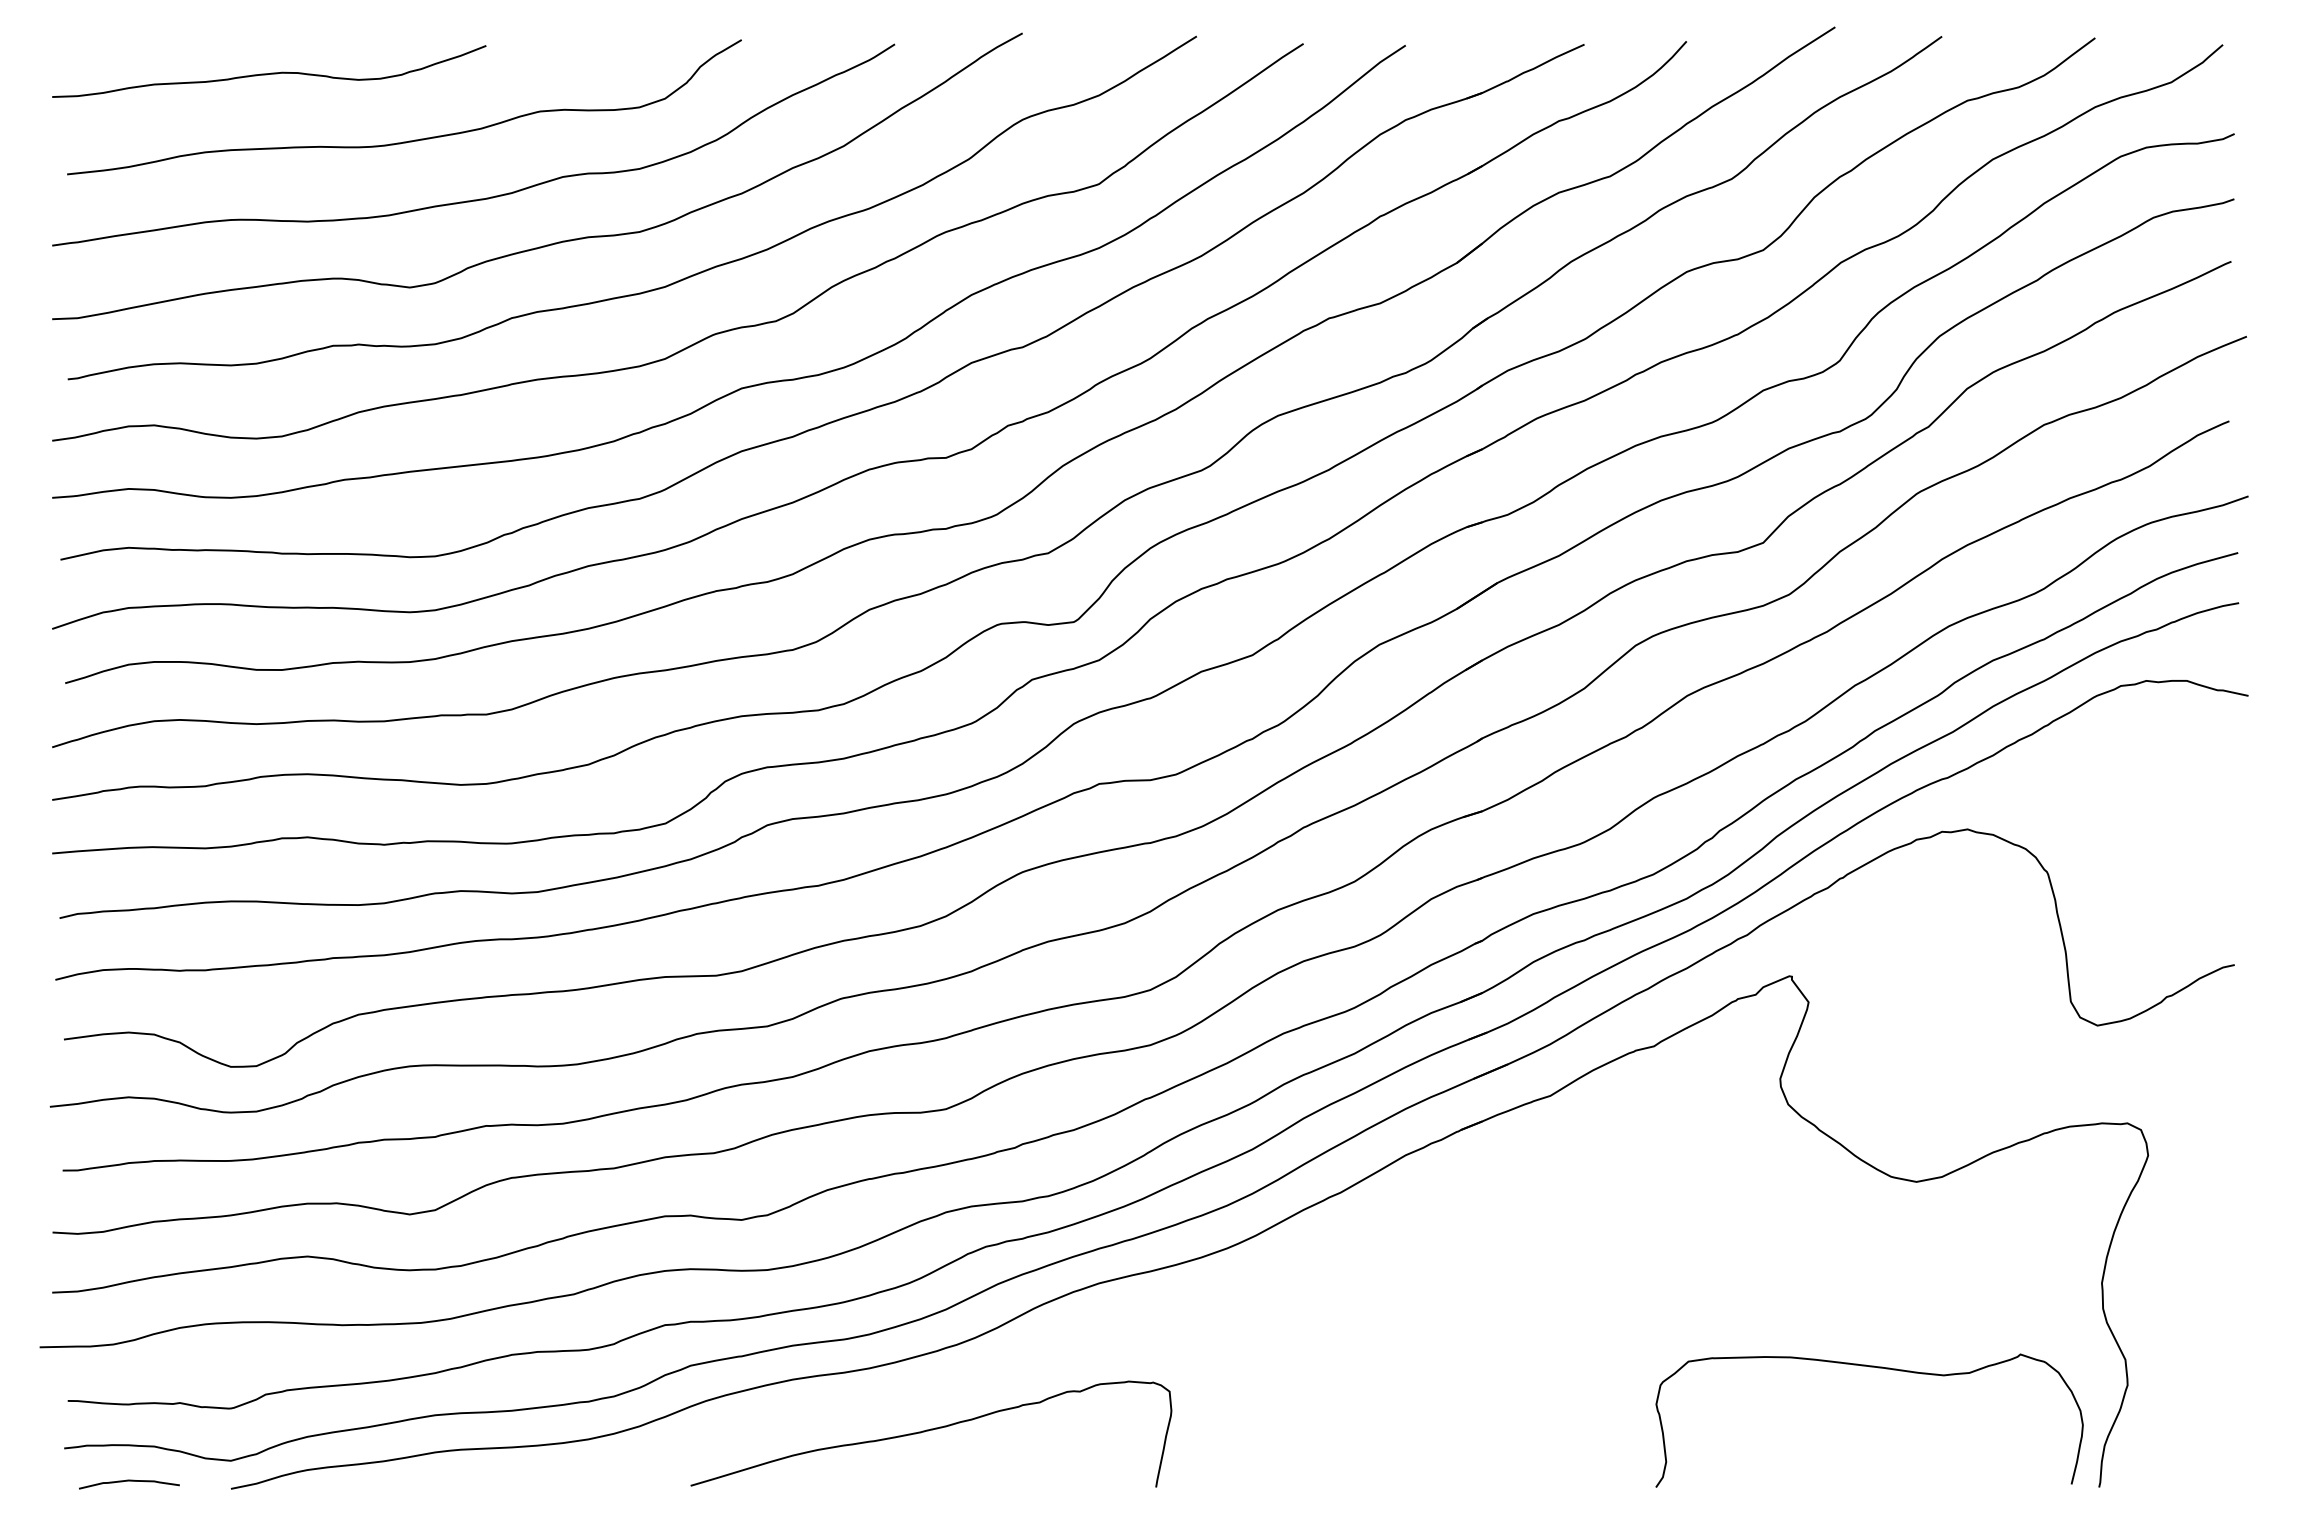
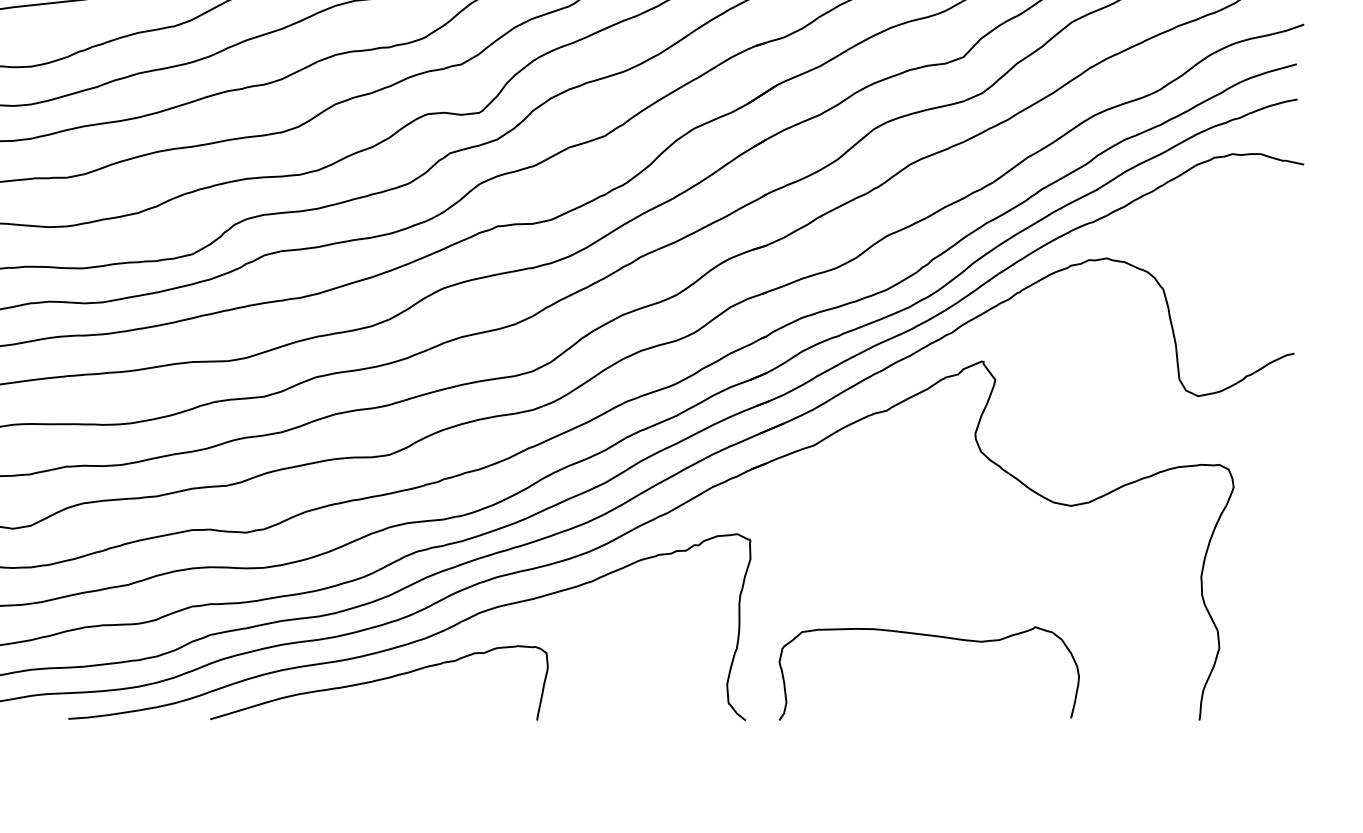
curve: (1878, 1368) -> (935, 636), moved
curve: (980, 1374) -> (413, 641), added

